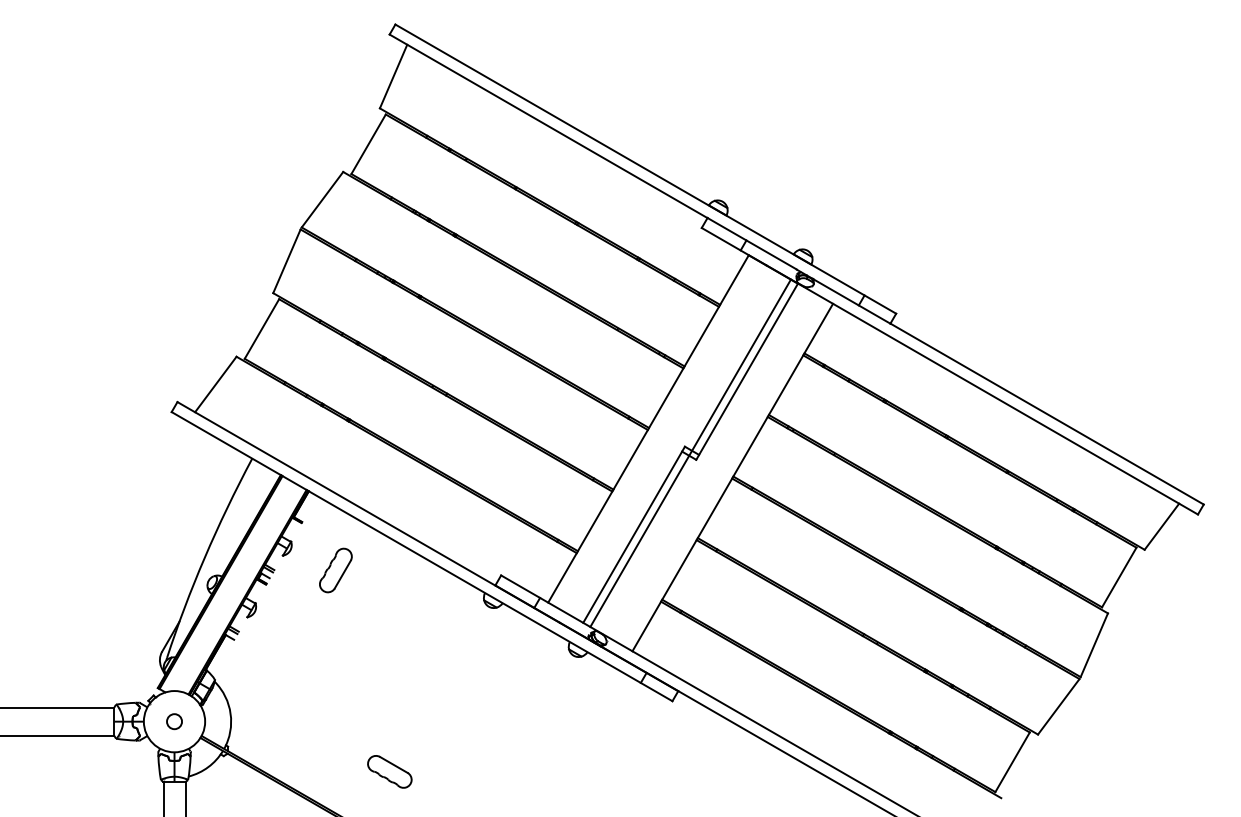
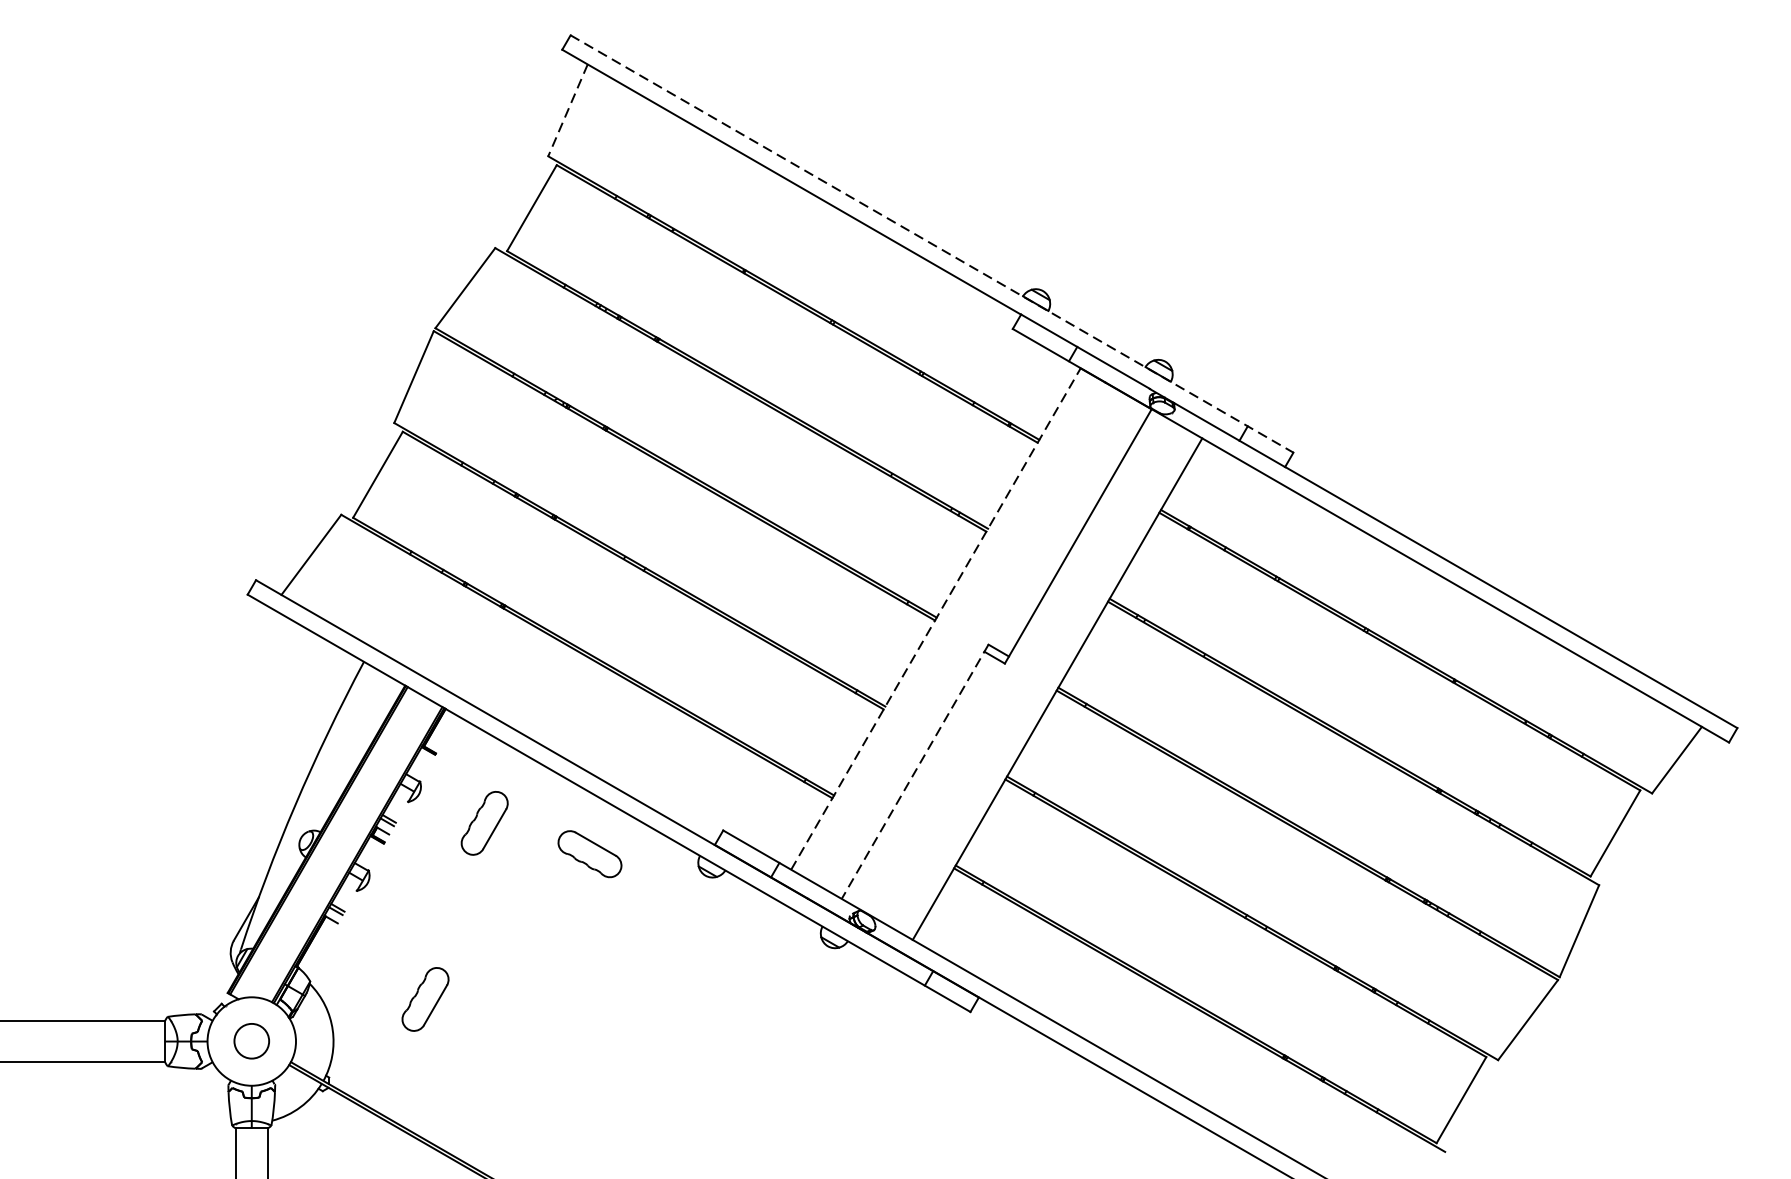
line: (393, 76) -> (567, 110), solid -> dashed
line: (646, 169) -> (933, 244), solid -> dashed
line: (648, 428) -> (935, 618), solid -> dashed
line: (690, 452) -> (996, 653), removed
line: (634, 534) -> (915, 771), solid -> dashed
part: (294, 692) -> (424, 999), added
circle: (174, 721) -> (251, 1041), size x1.6
part: (389, 771) -> (589, 853), moved

